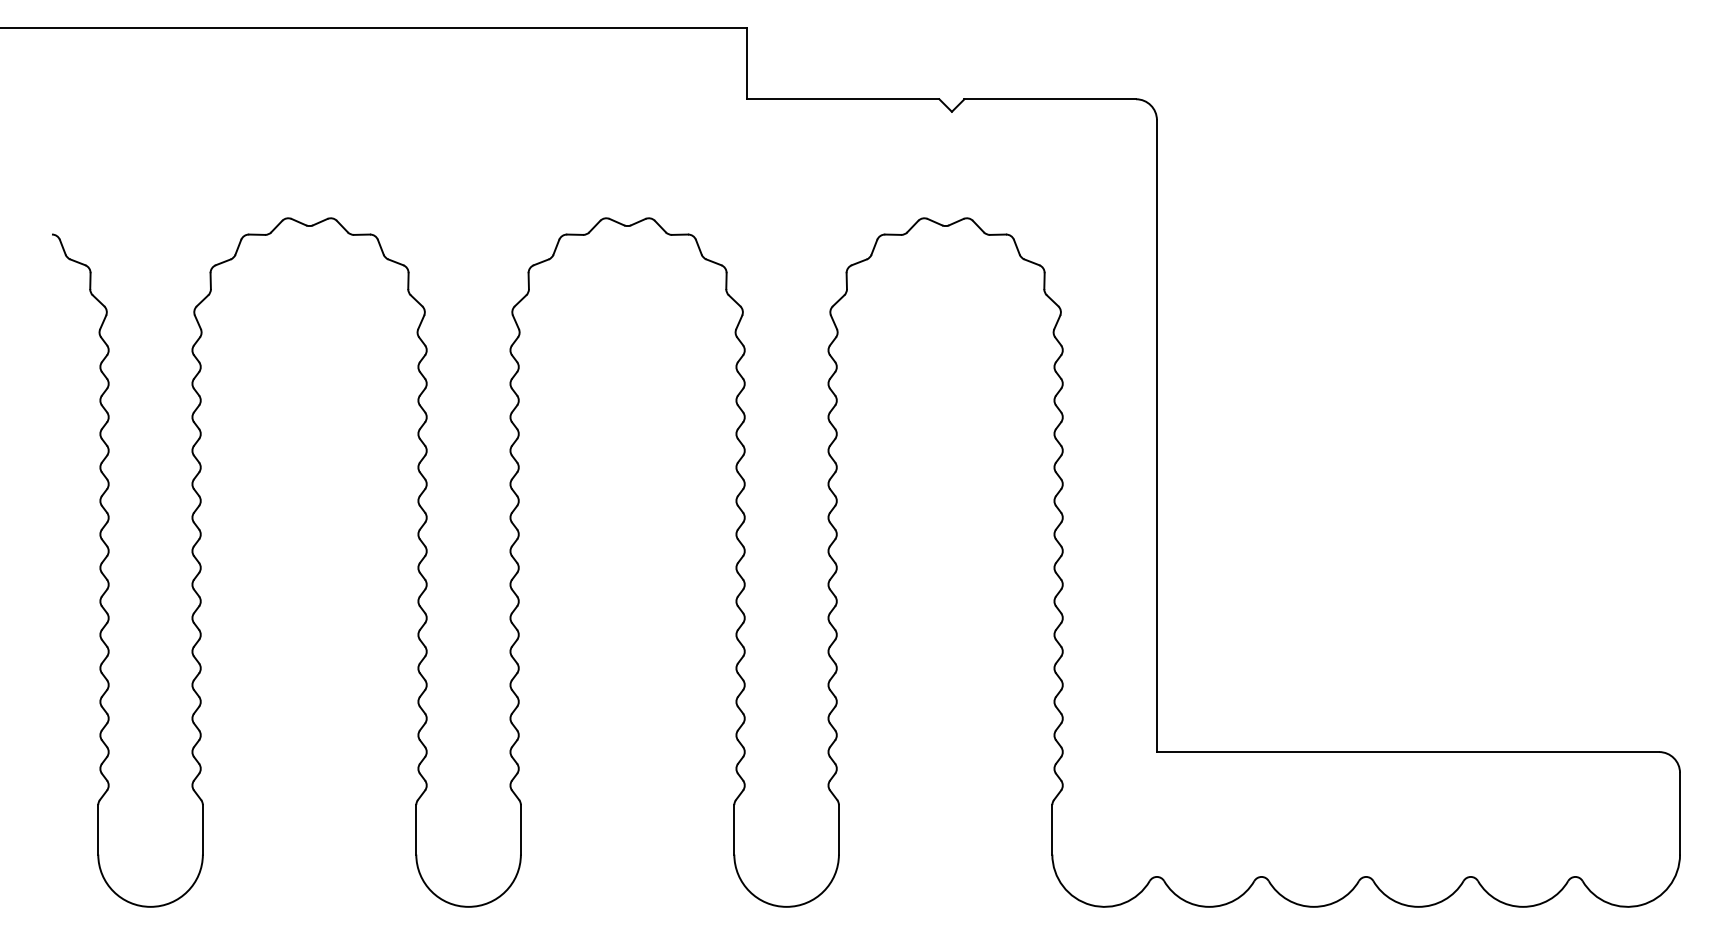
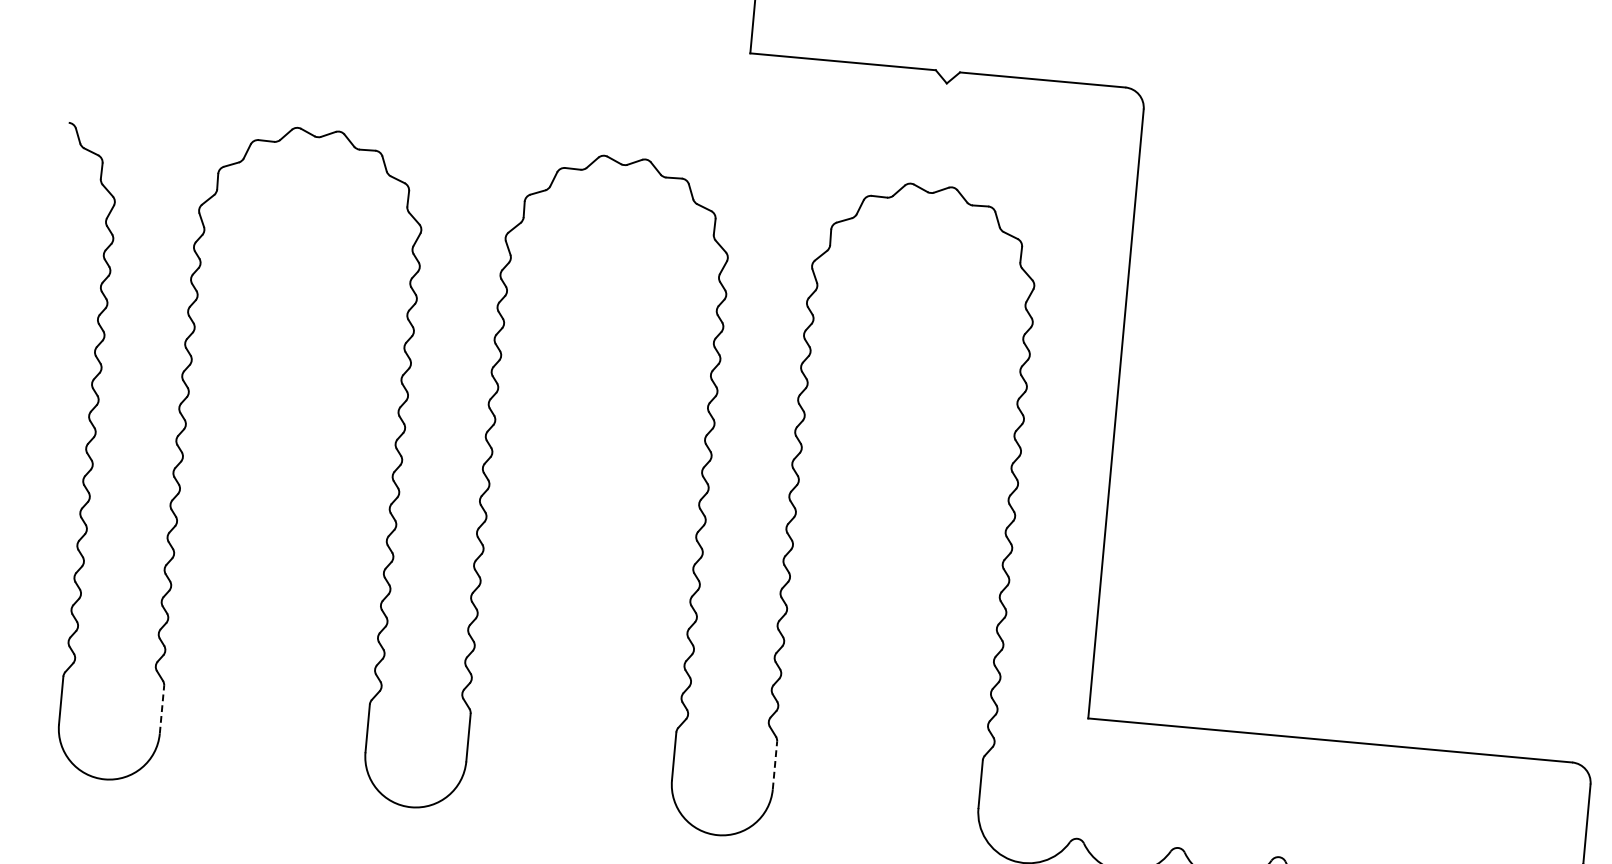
line: (202, 829) -> (161, 709), solid -> dashed
line: (838, 829) -> (774, 765), solid -> dashed

